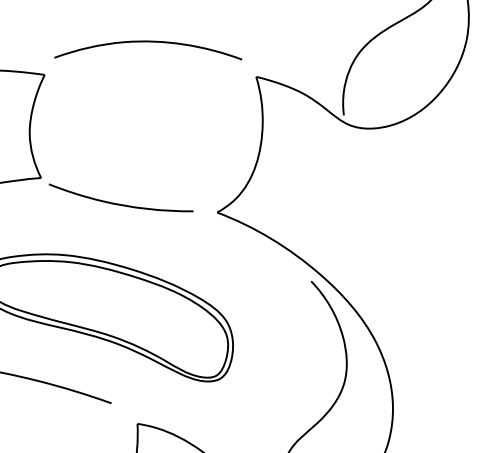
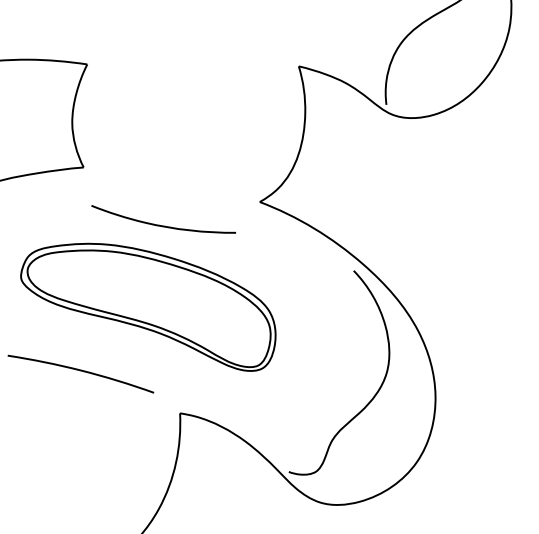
curve: (147, 42) -> (190, 31), removed
curve: (120, 204) -> (163, 225), moved

